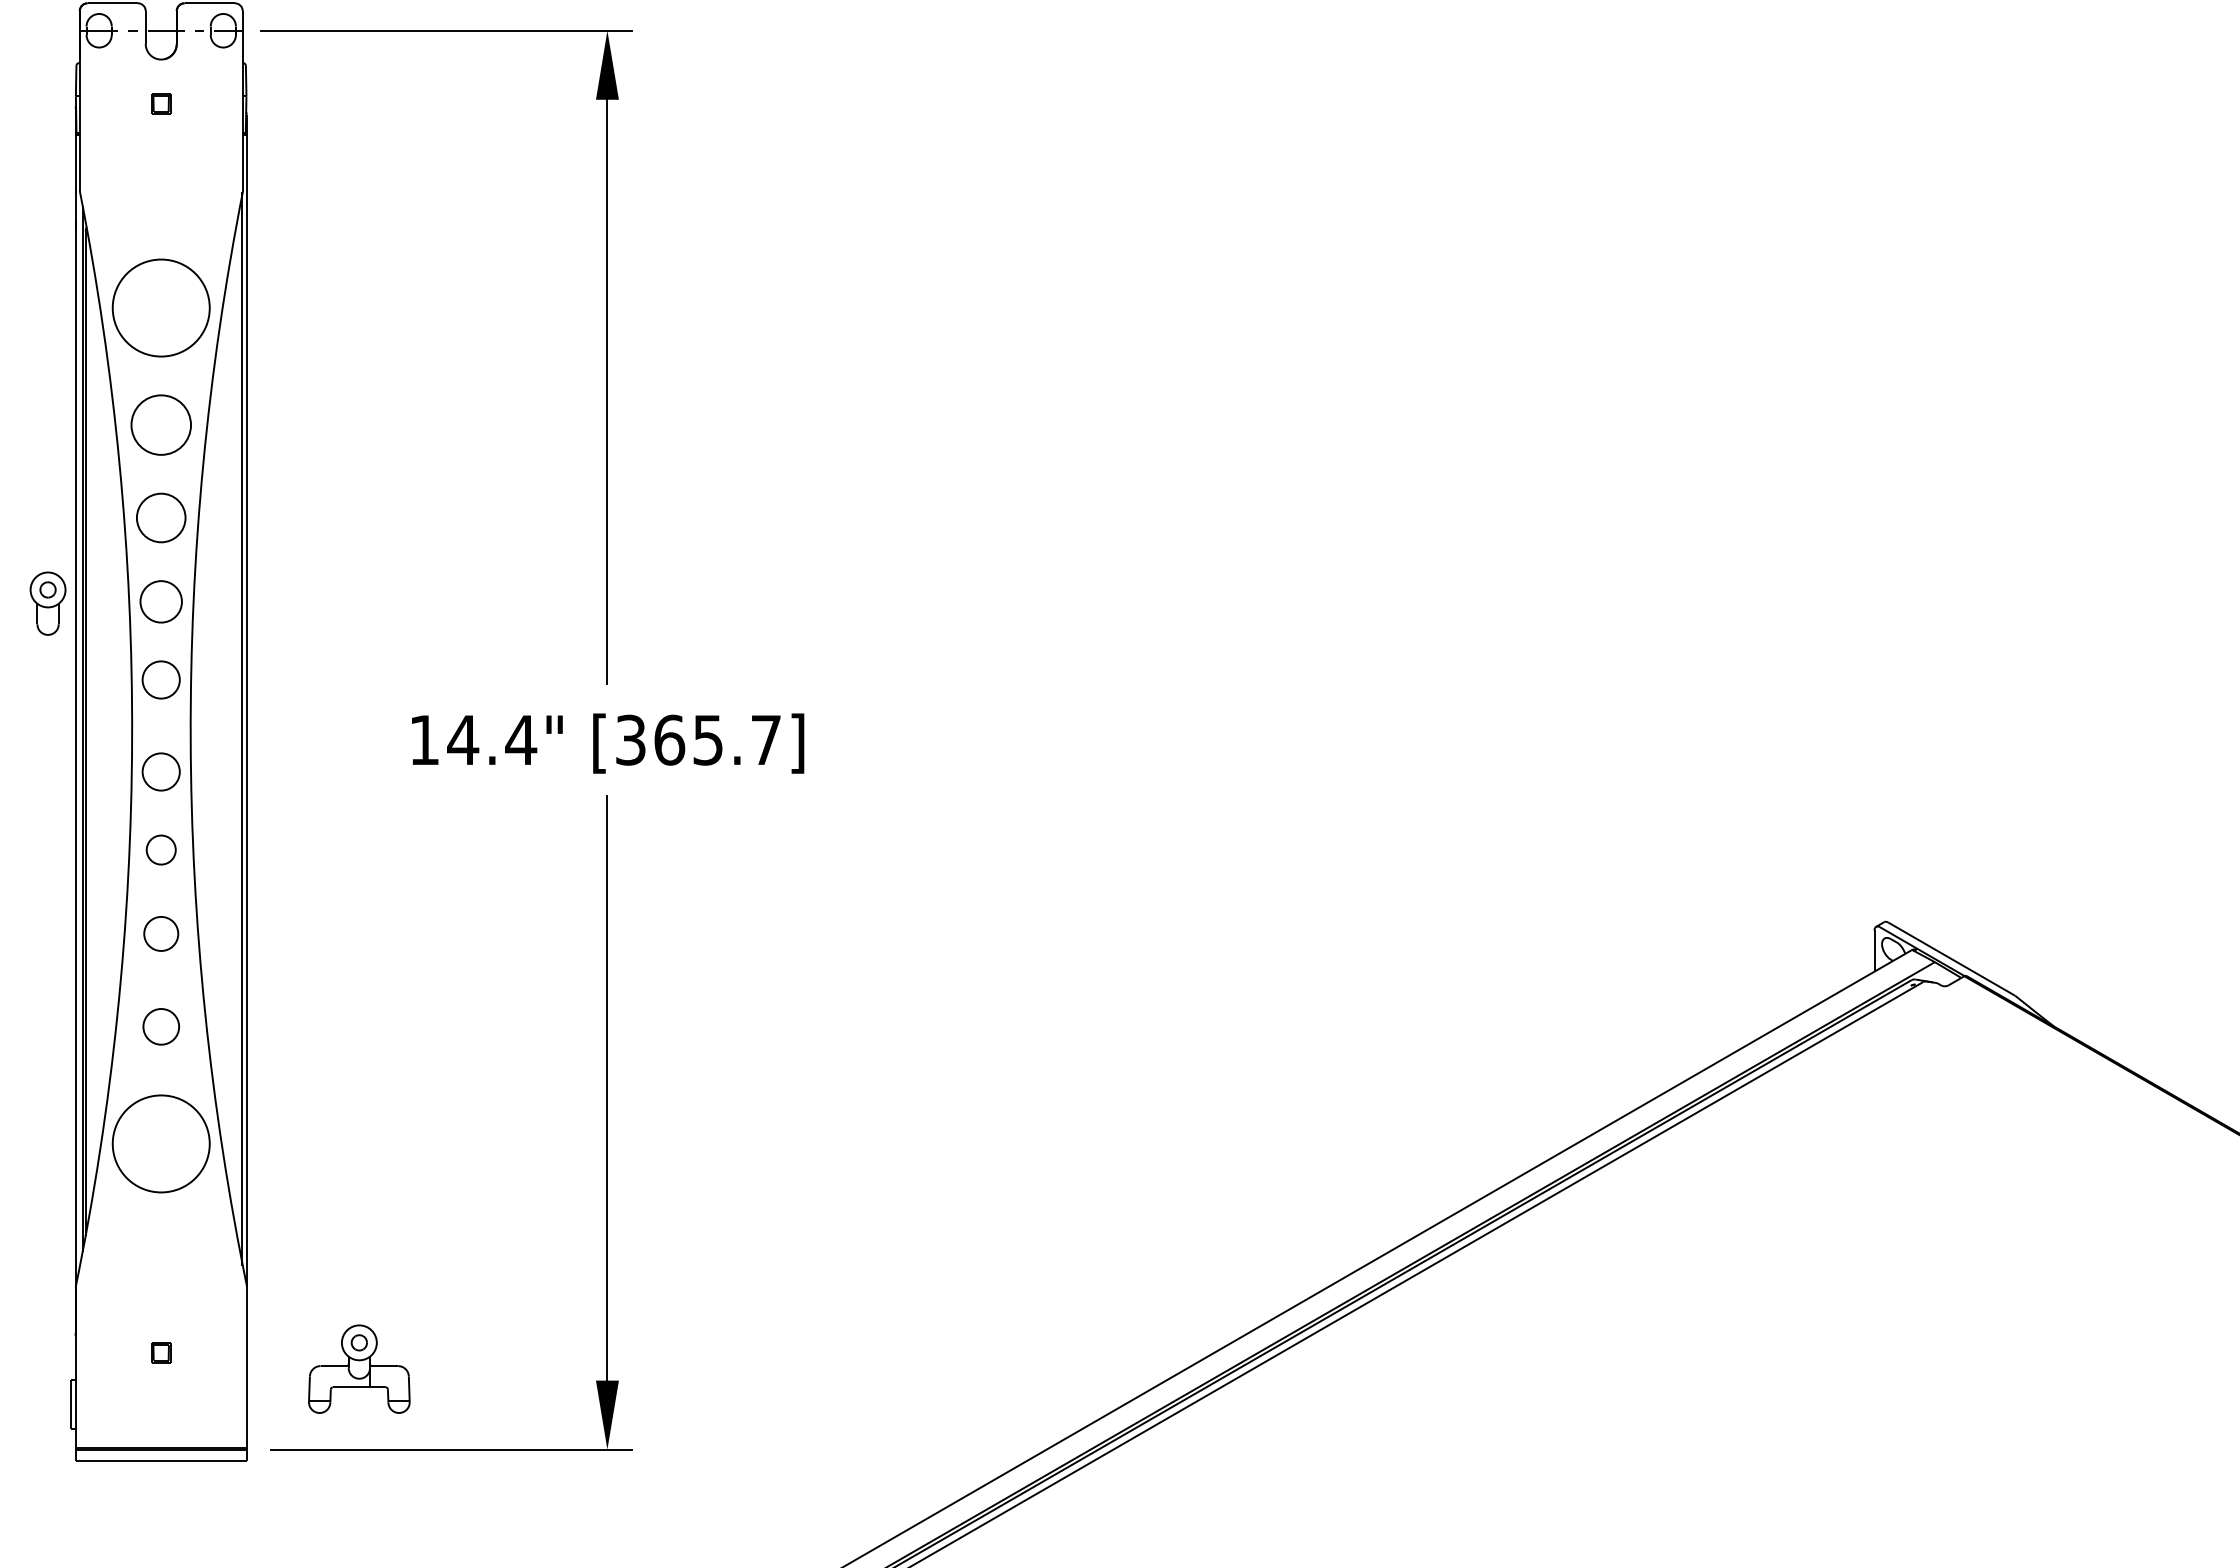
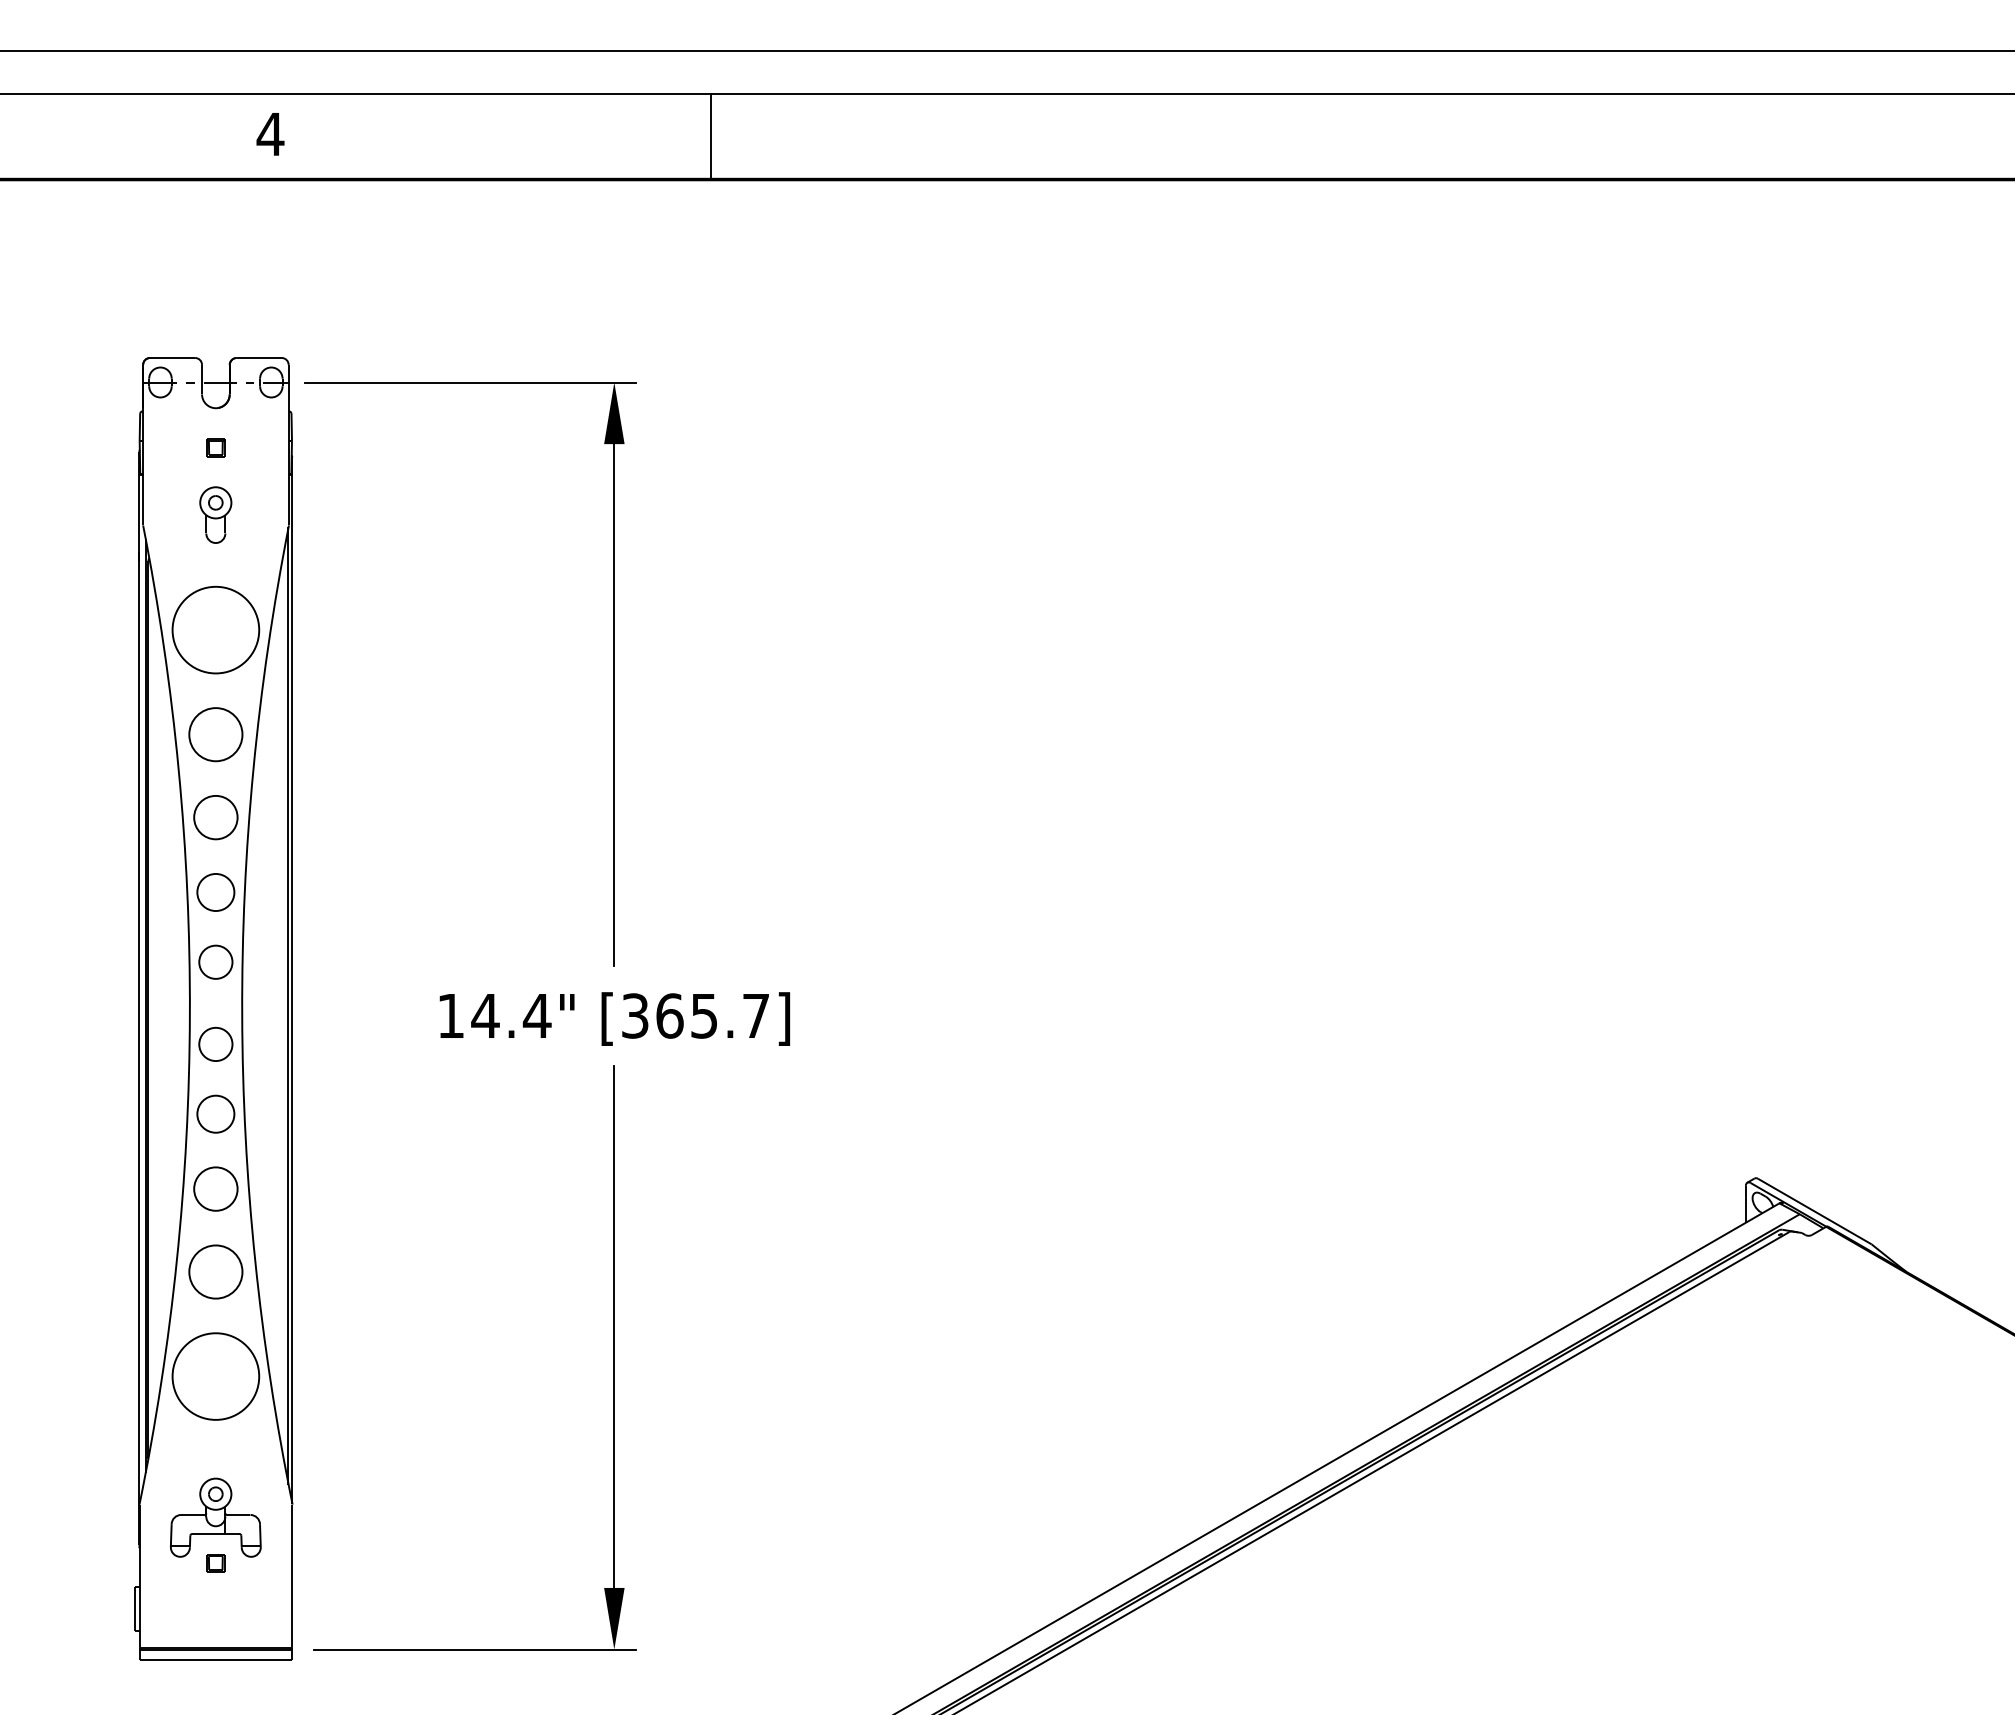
part: (47, 602) -> (215, 514), moved
part: (160, 849) -> (215, 1113), size x1.43
part: (160, 933) -> (215, 1188), size x1.43
part: (160, 1026) -> (215, 1271), size x1.67
part: (359, 1368) -> (215, 1517), moved

